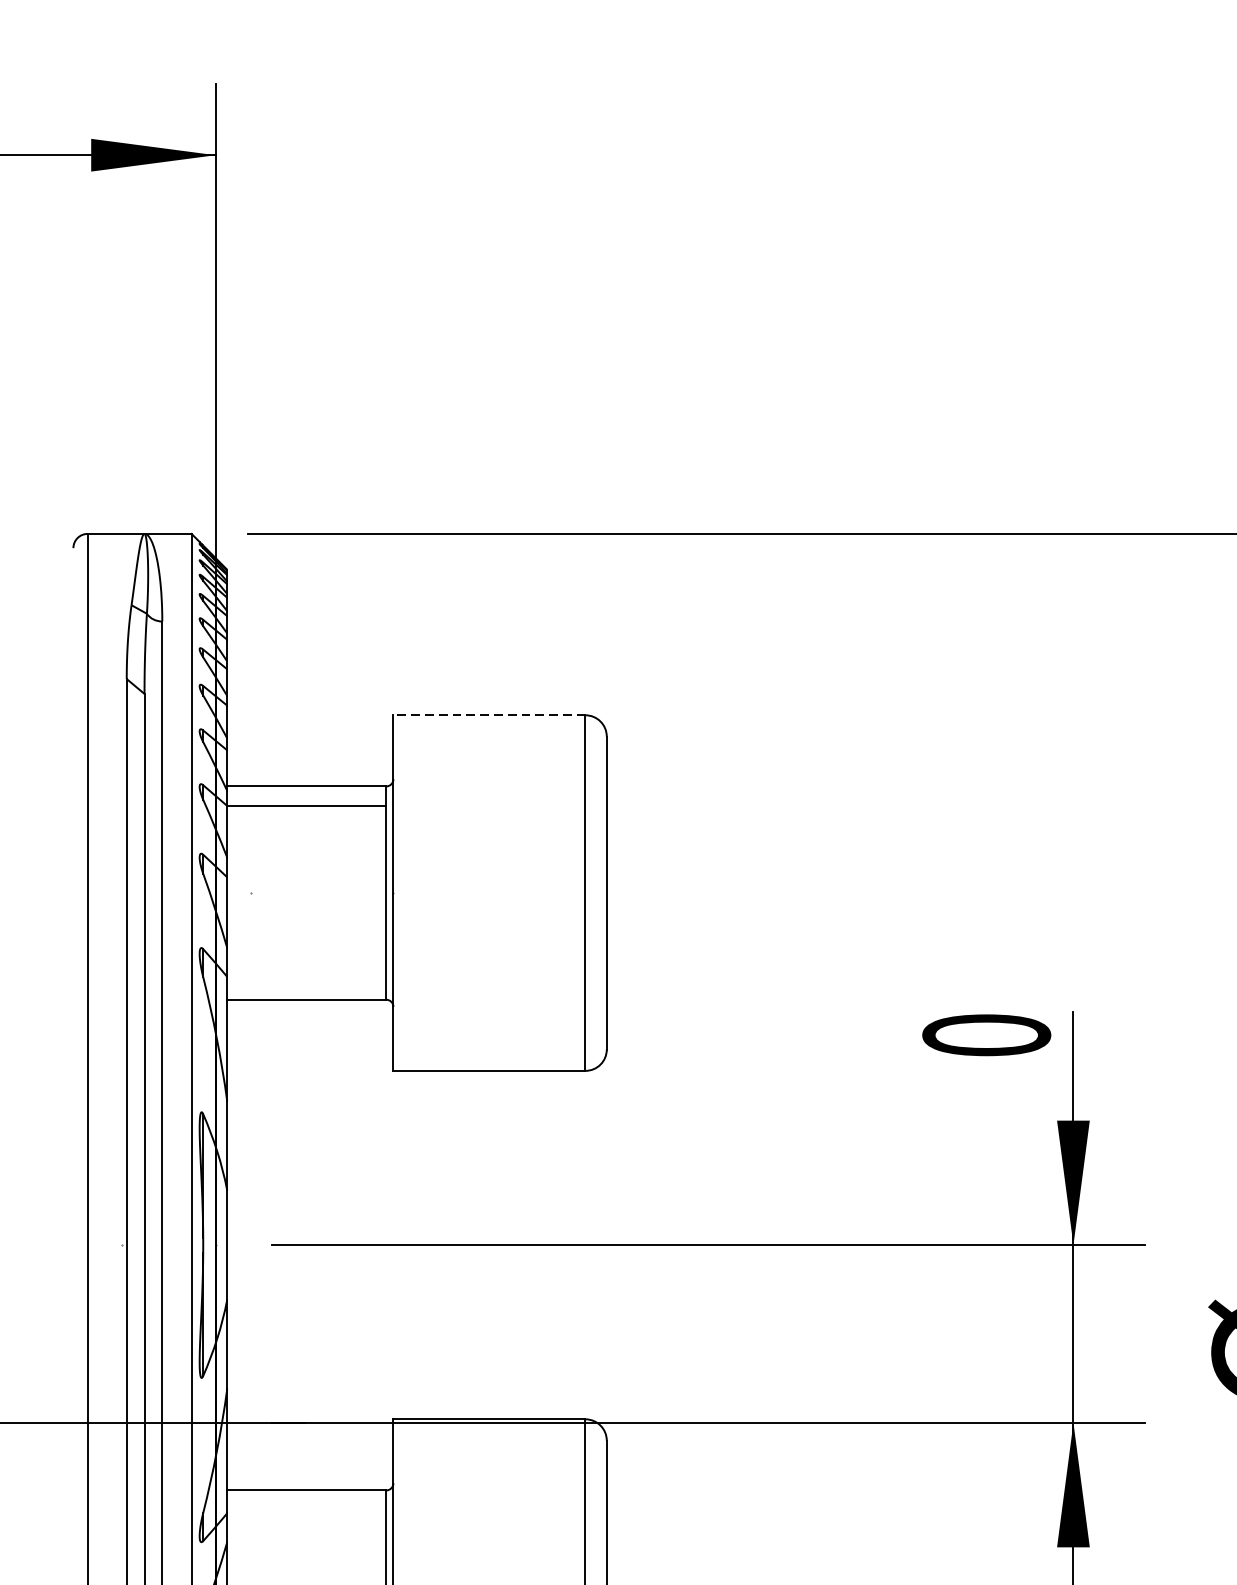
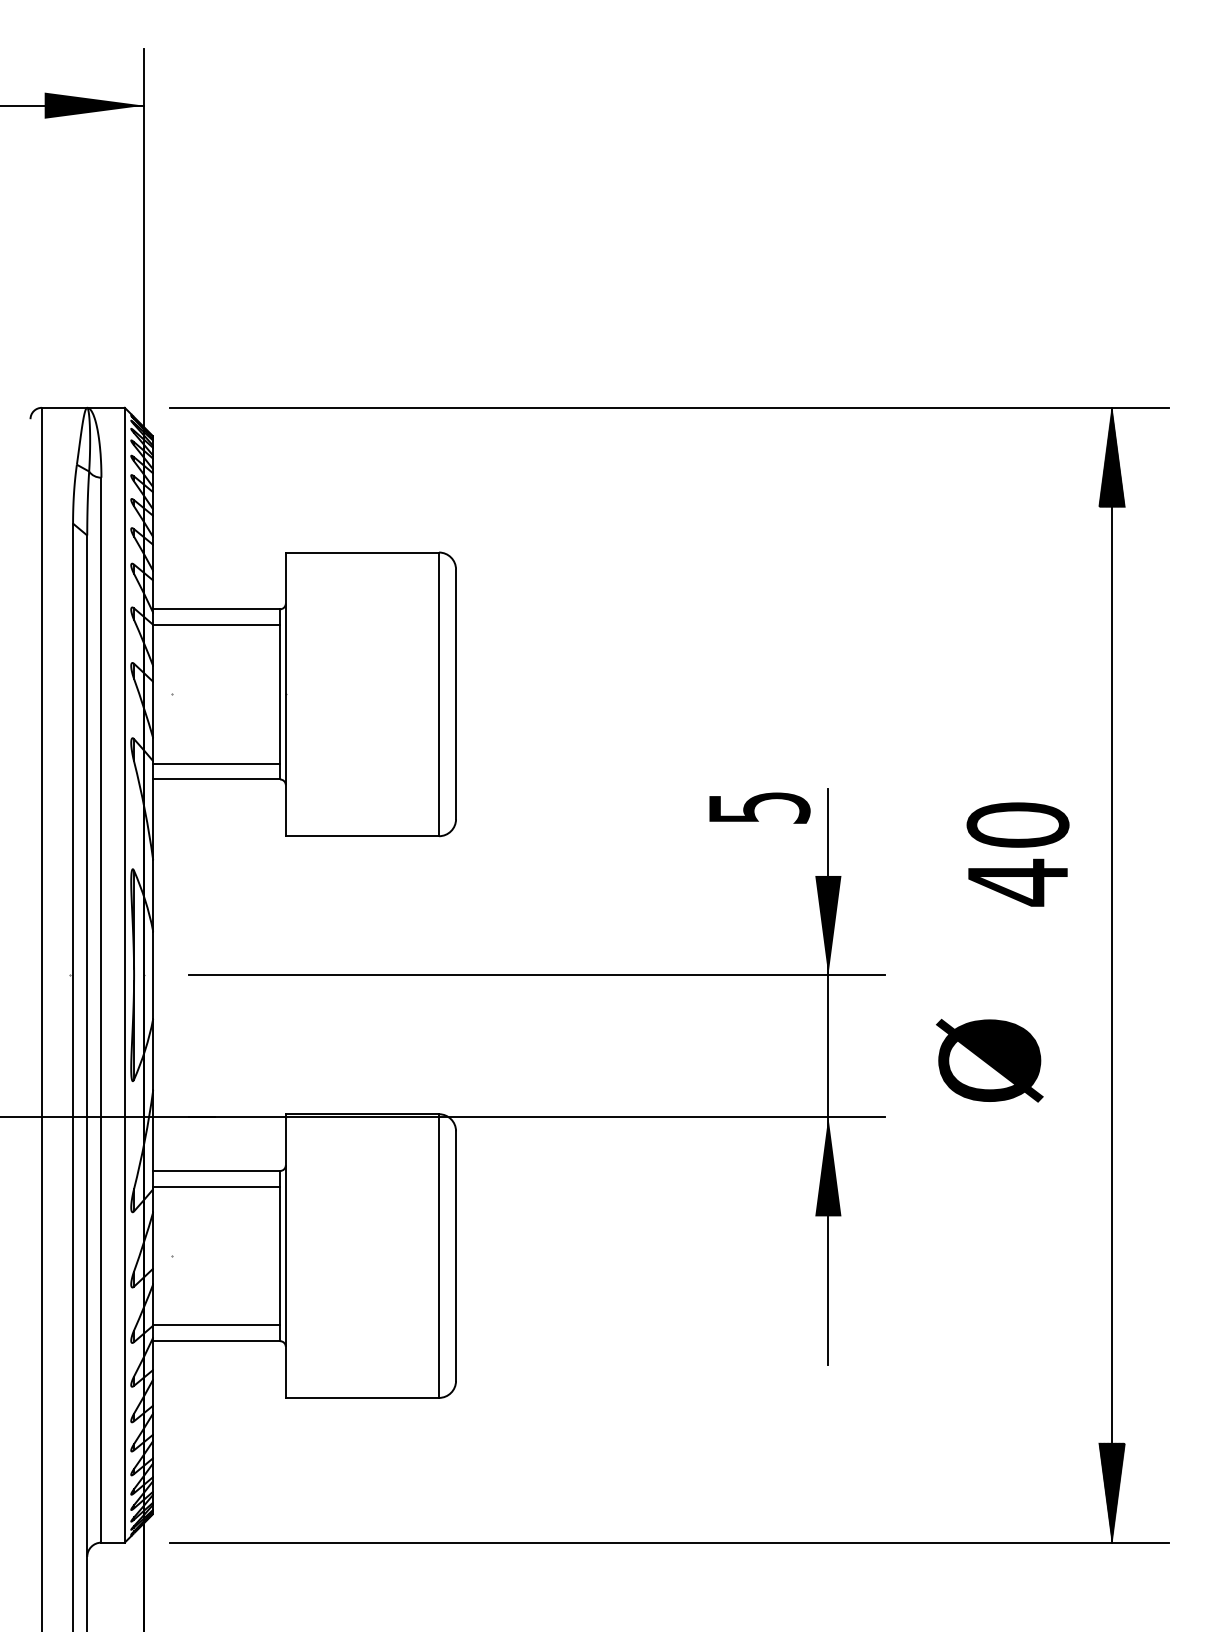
line: (489, 715) -> (362, 552), dashed -> solid
line: (306, 979) -> (216, 763), added
text: (985, 1034) -> (758, 807), 0 -> 5
line: (306, 1509) -> (216, 1186), added

